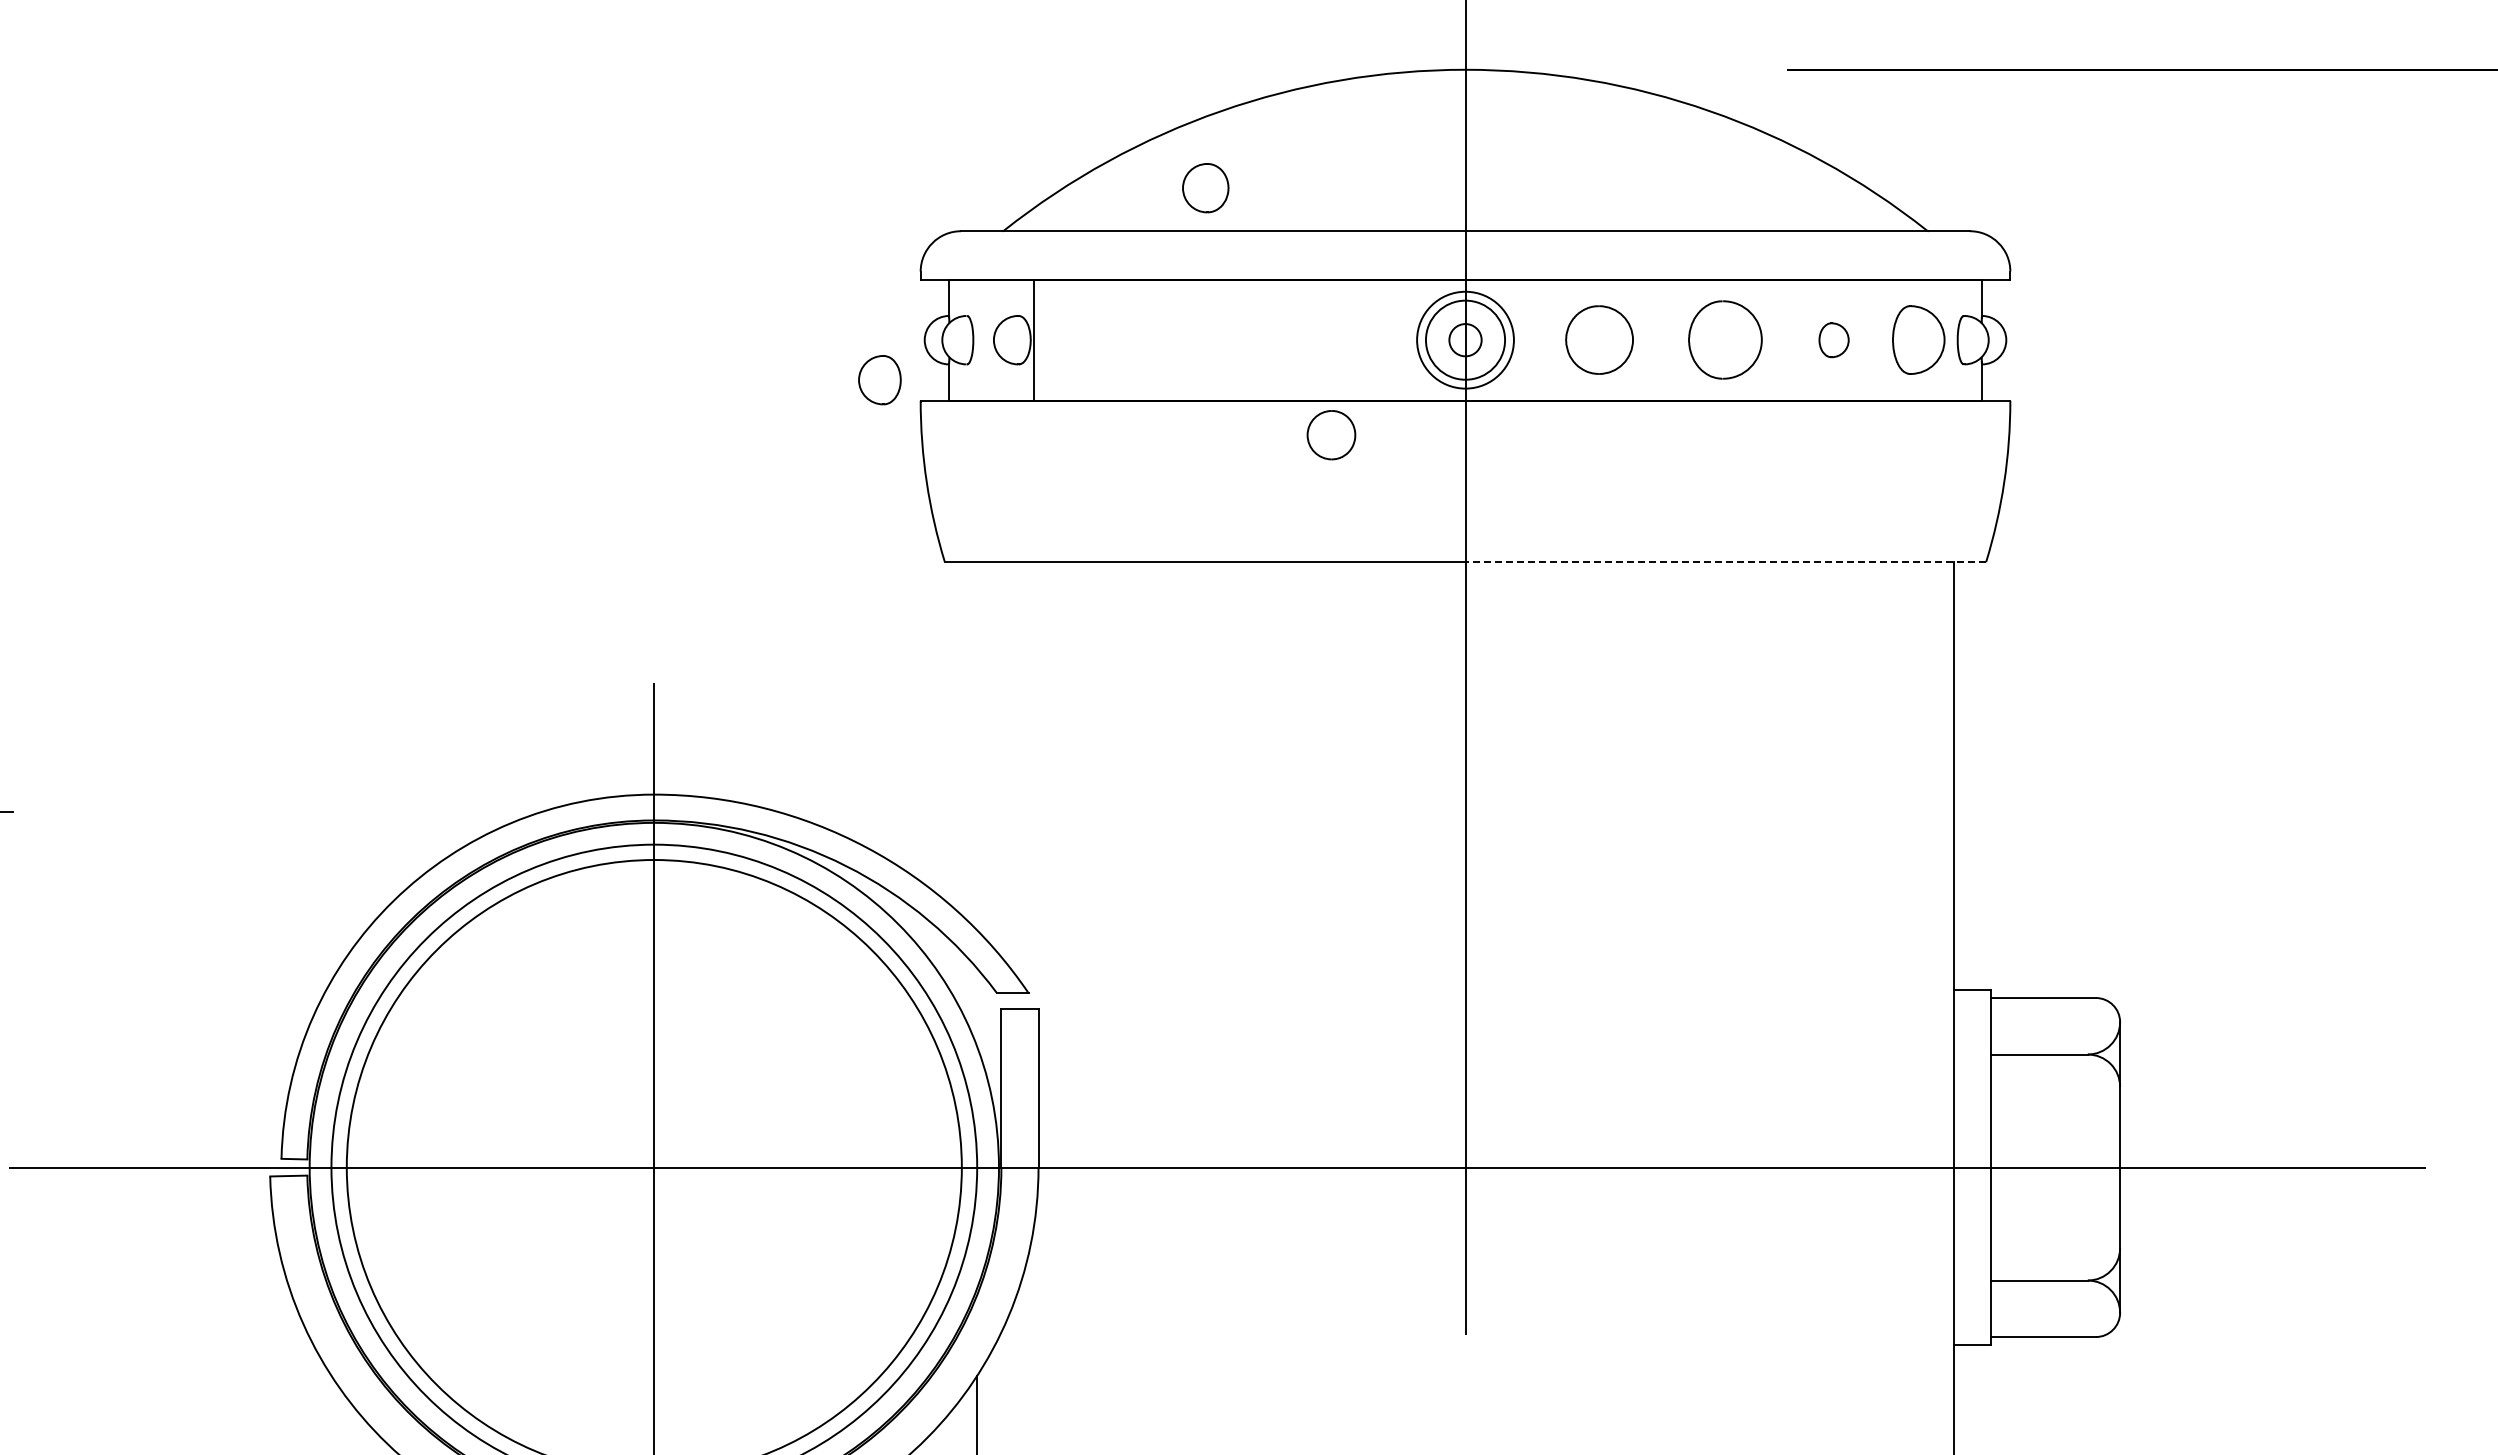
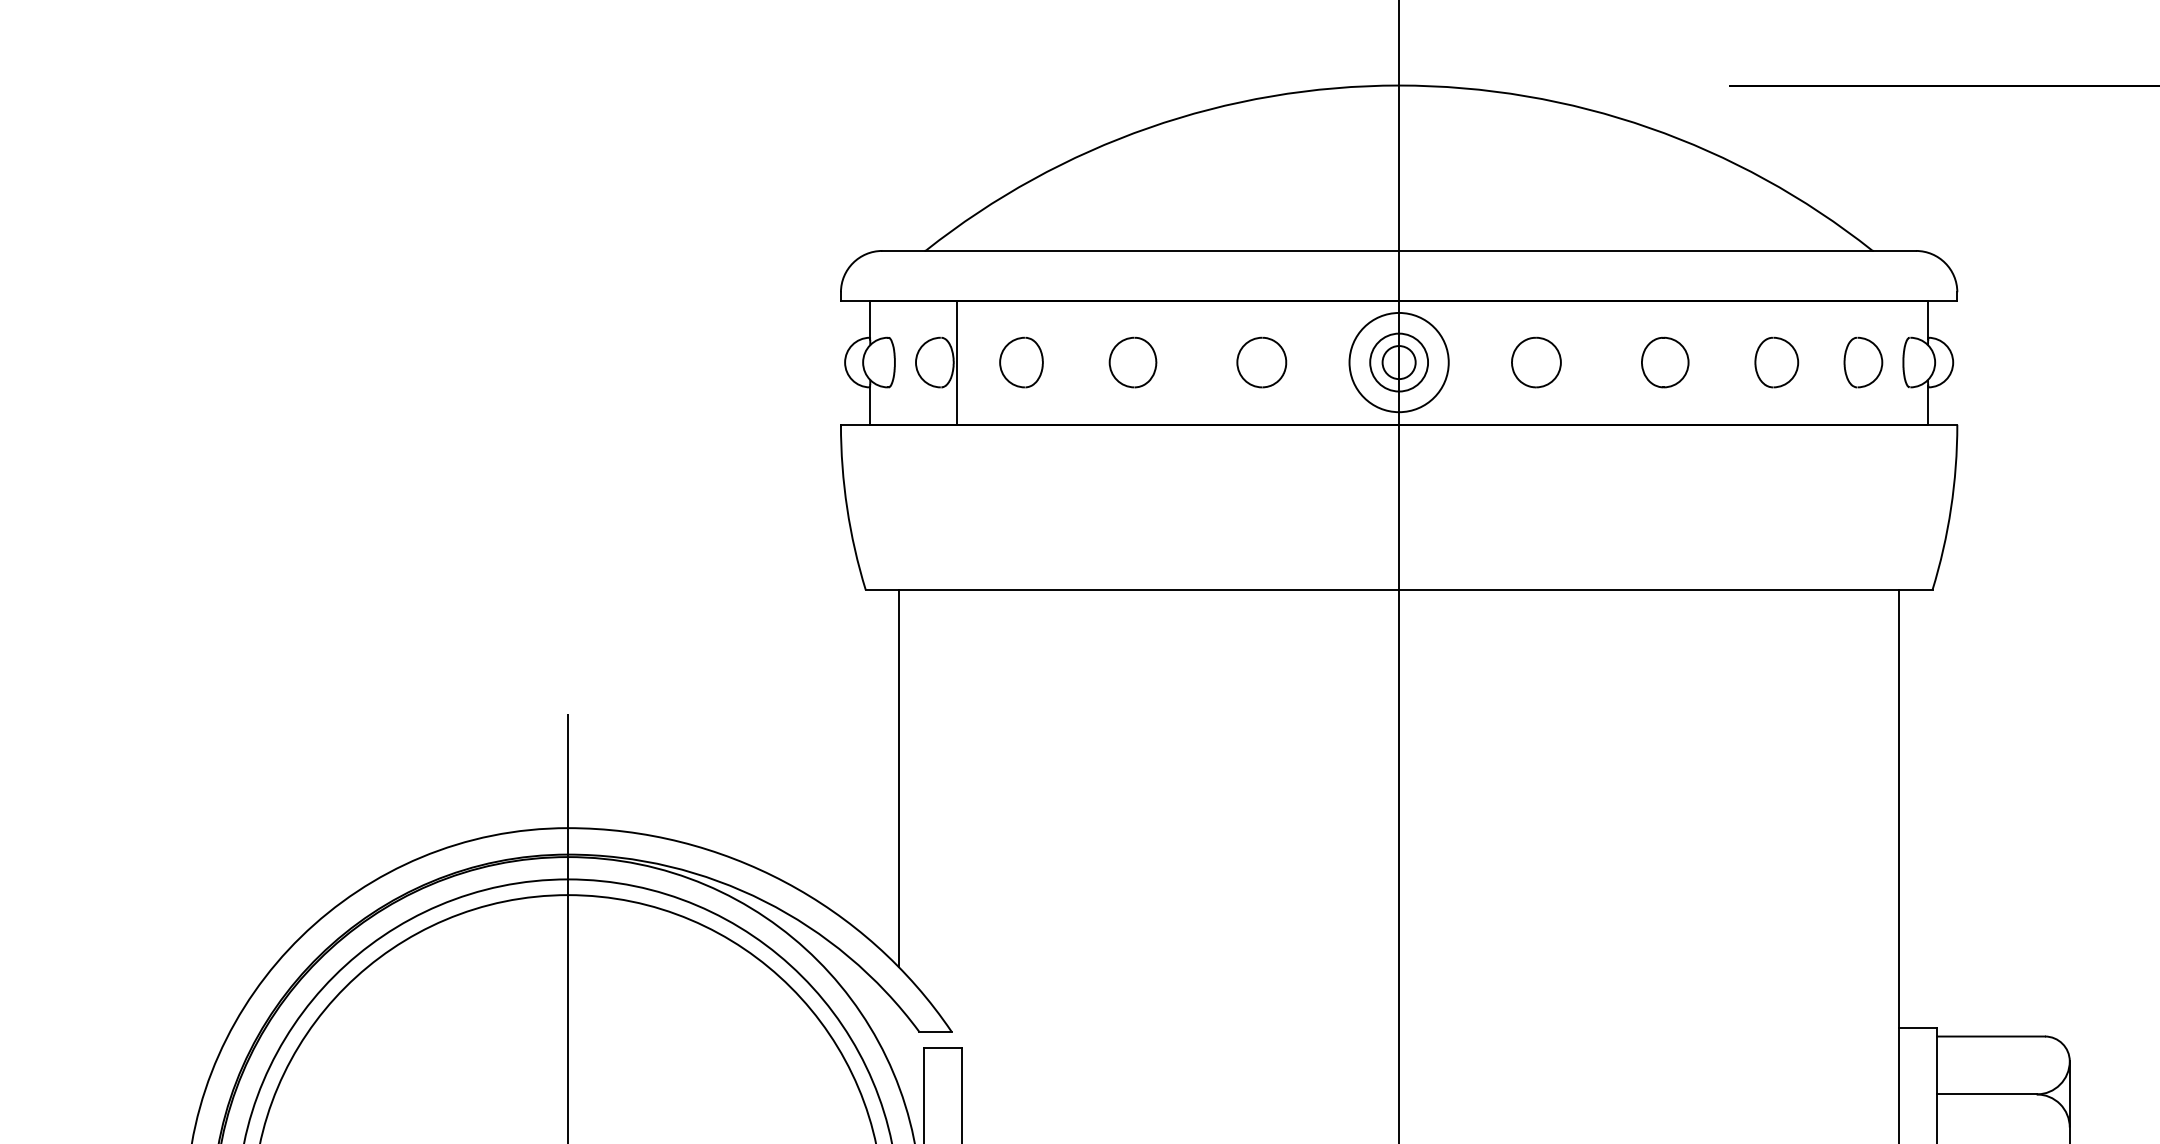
part: (1205, 188) -> (1132, 362), moved
circle: (1465, 339) -> (1399, 361), size x0.71
part: (1599, 340) -> (1536, 362), size x0.71
part: (1724, 340) -> (1664, 362), size x0.62
part: (1833, 340) -> (1776, 362), size x1.43
part: (1918, 340) -> (1863, 362), size x0.71
part: (879, 380) -> (1021, 362), moved
part: (1331, 435) -> (1261, 362), moved
line: (1725, 562) -> (1665, 590), dashed -> solid
line: (977, 746) -> (899, 778), added

